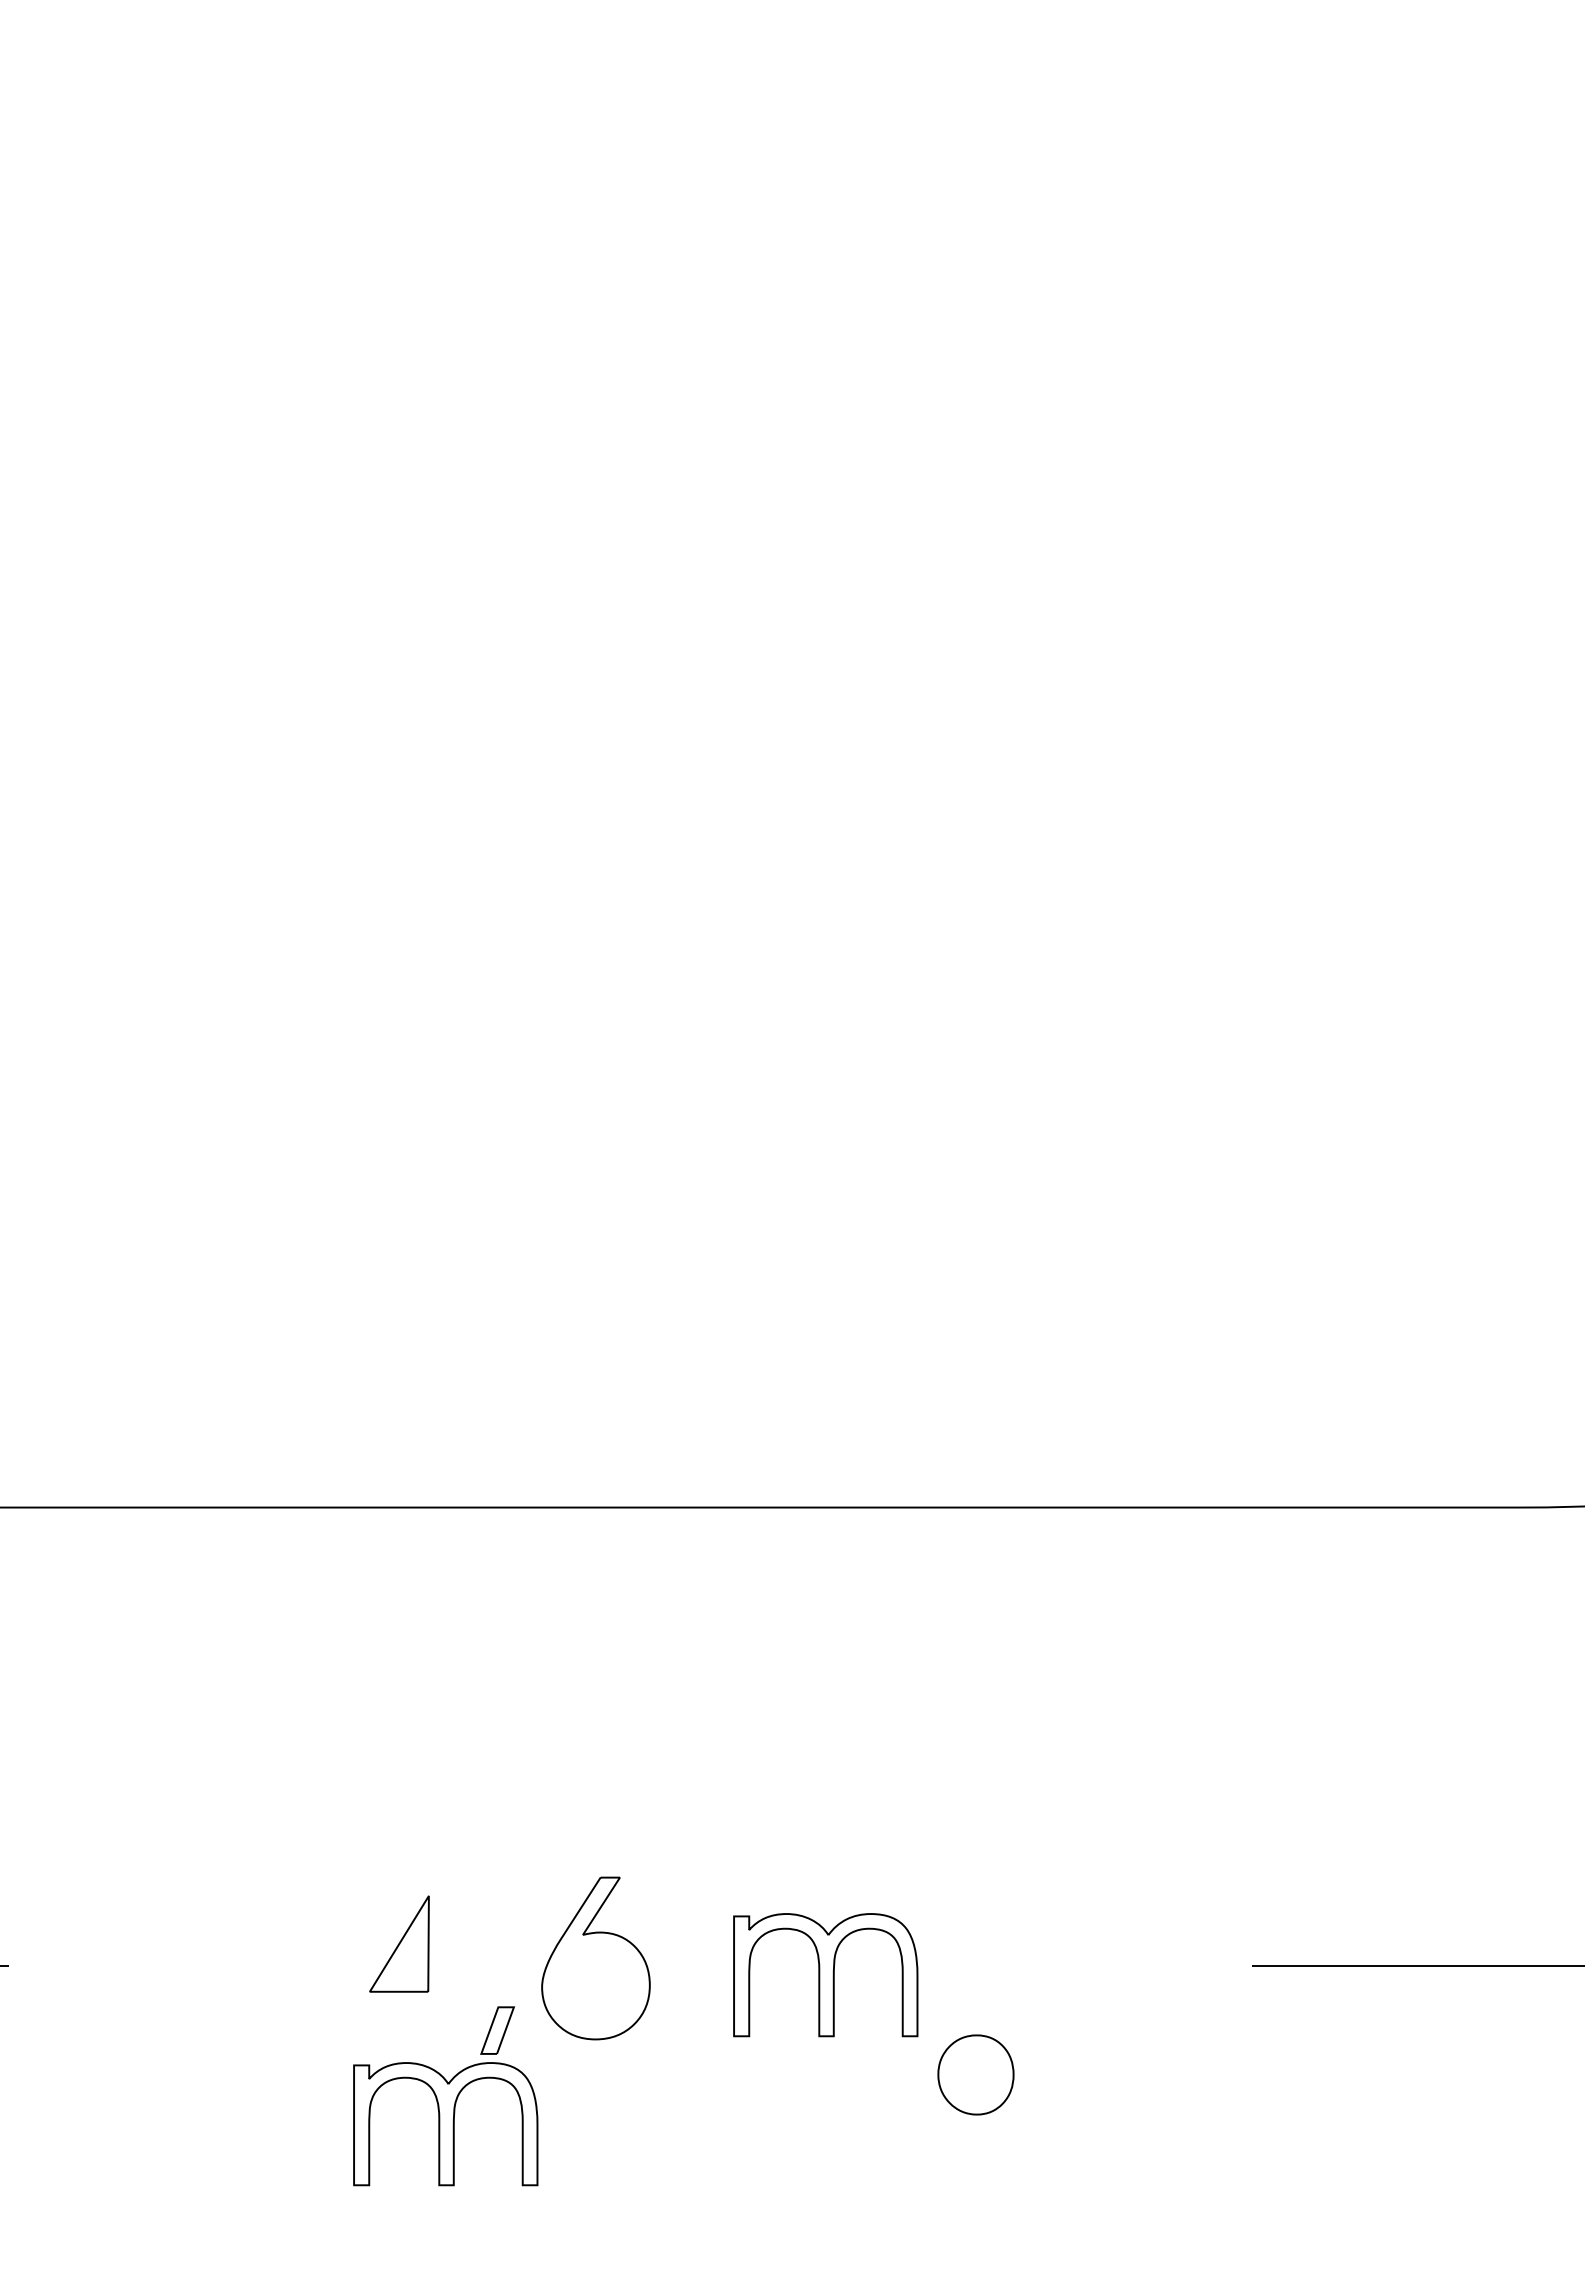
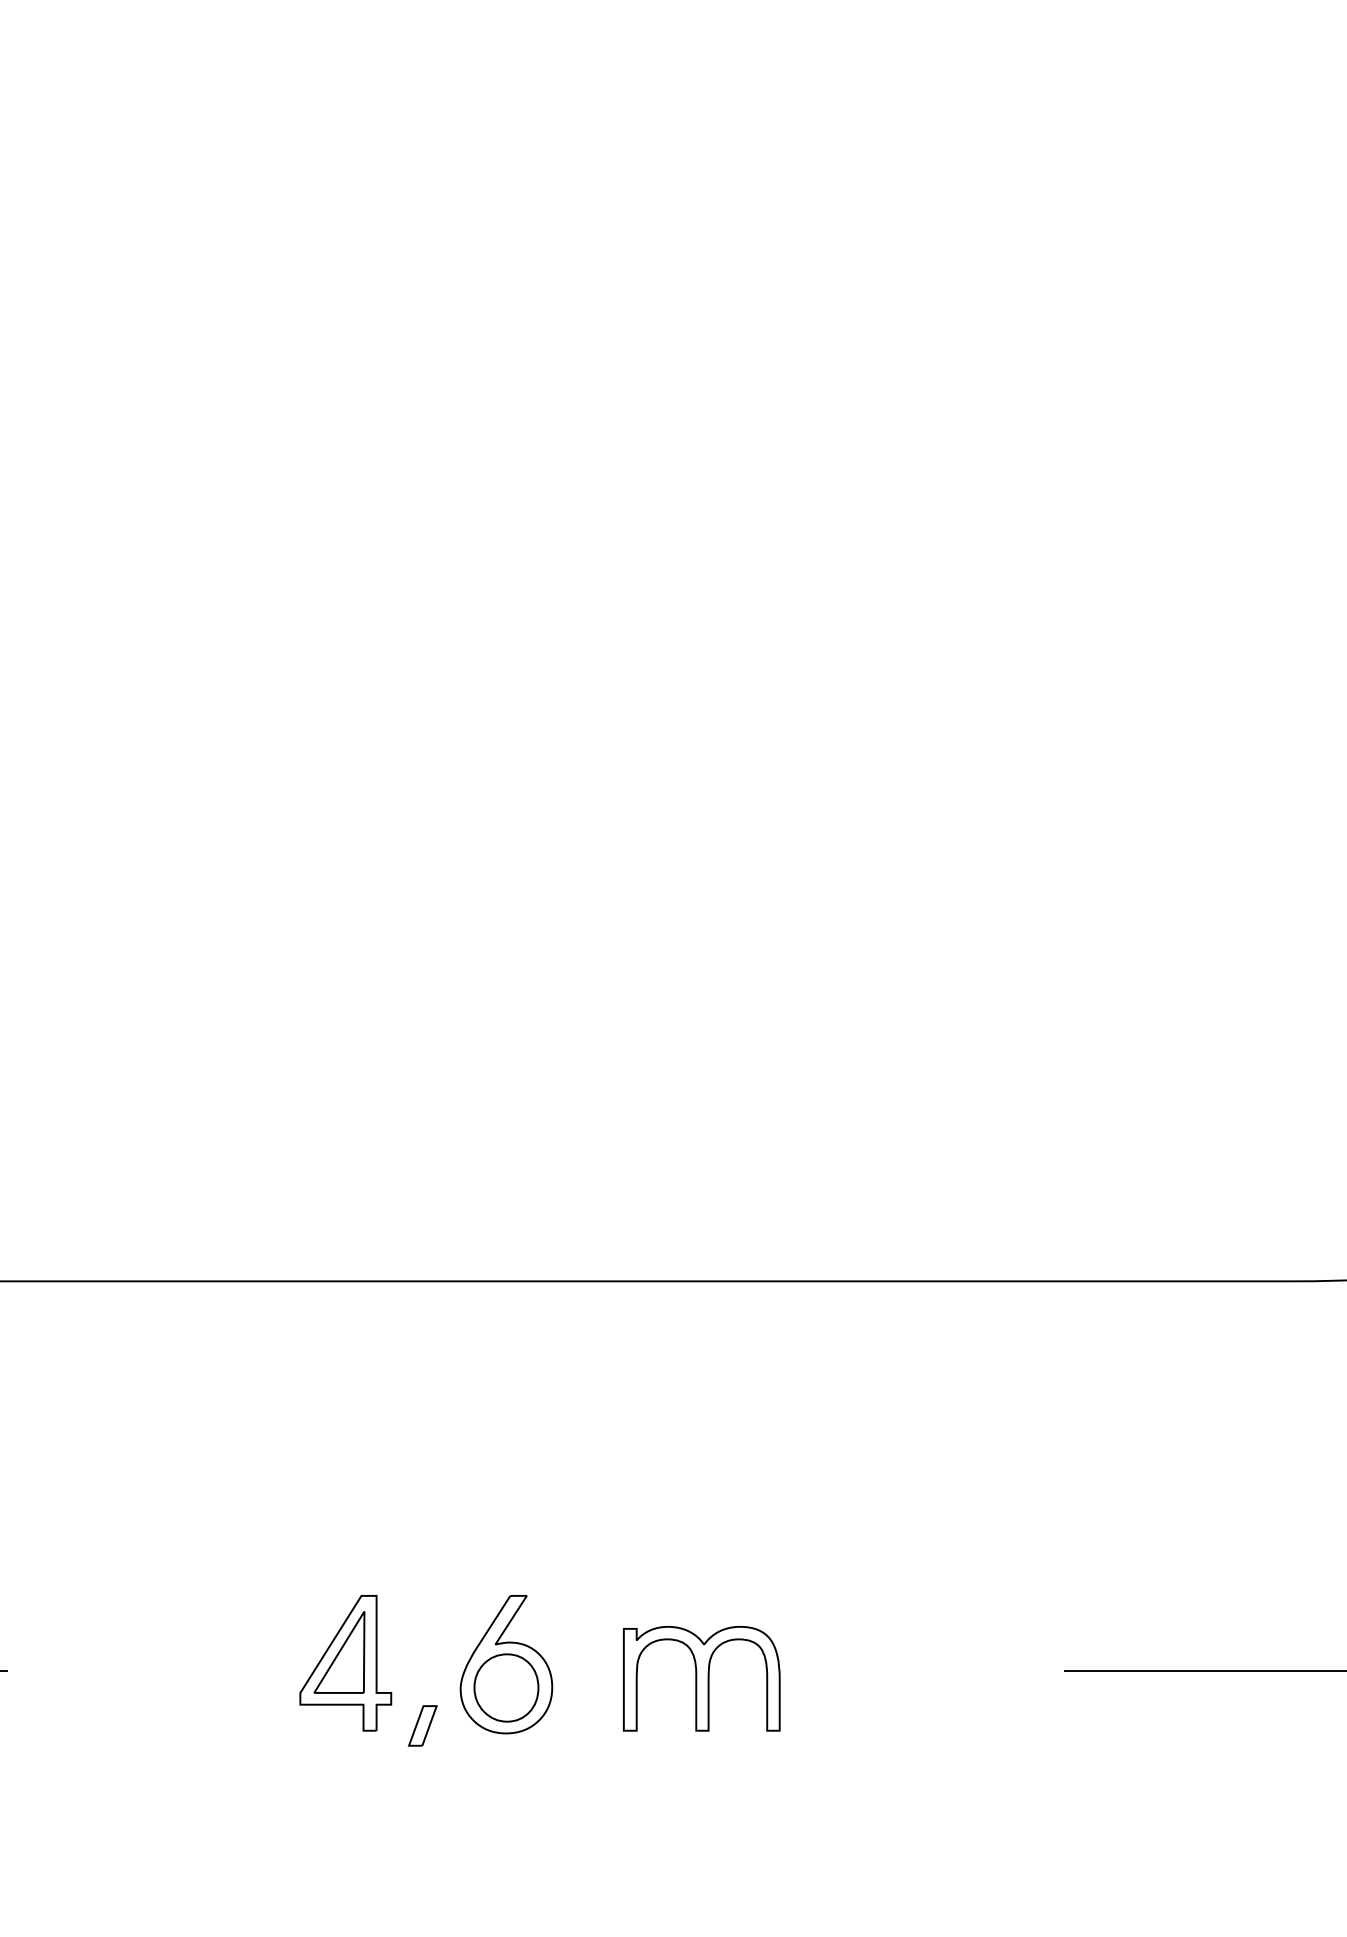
part: (406, 1956) -> (345, 1662), added
part: (975, 2074) -> (506, 1687), moved
part: (445, 2124) -> (378, 1805), removed

